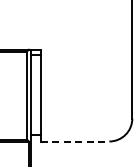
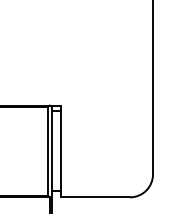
line: (75, 141) -> (96, 197), dashed -> solid

